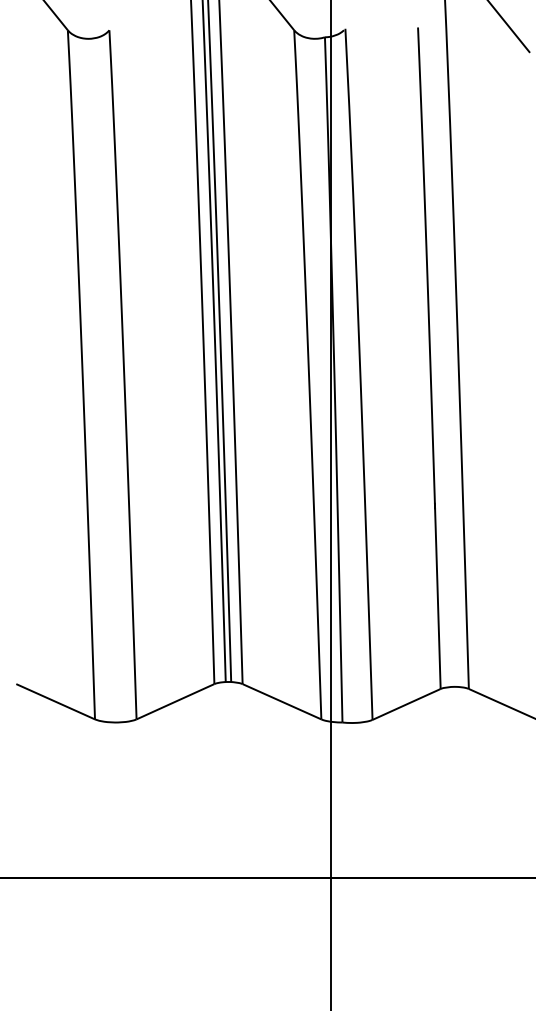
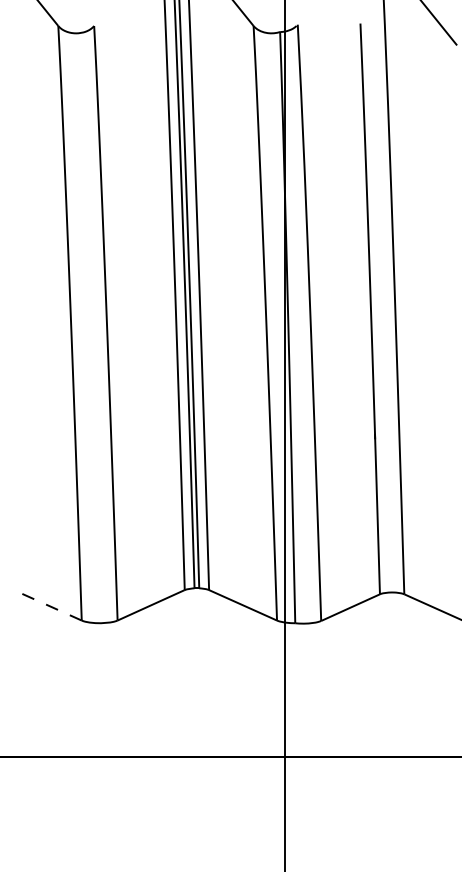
line: (55, 701) -> (47, 605), solid -> dashed

